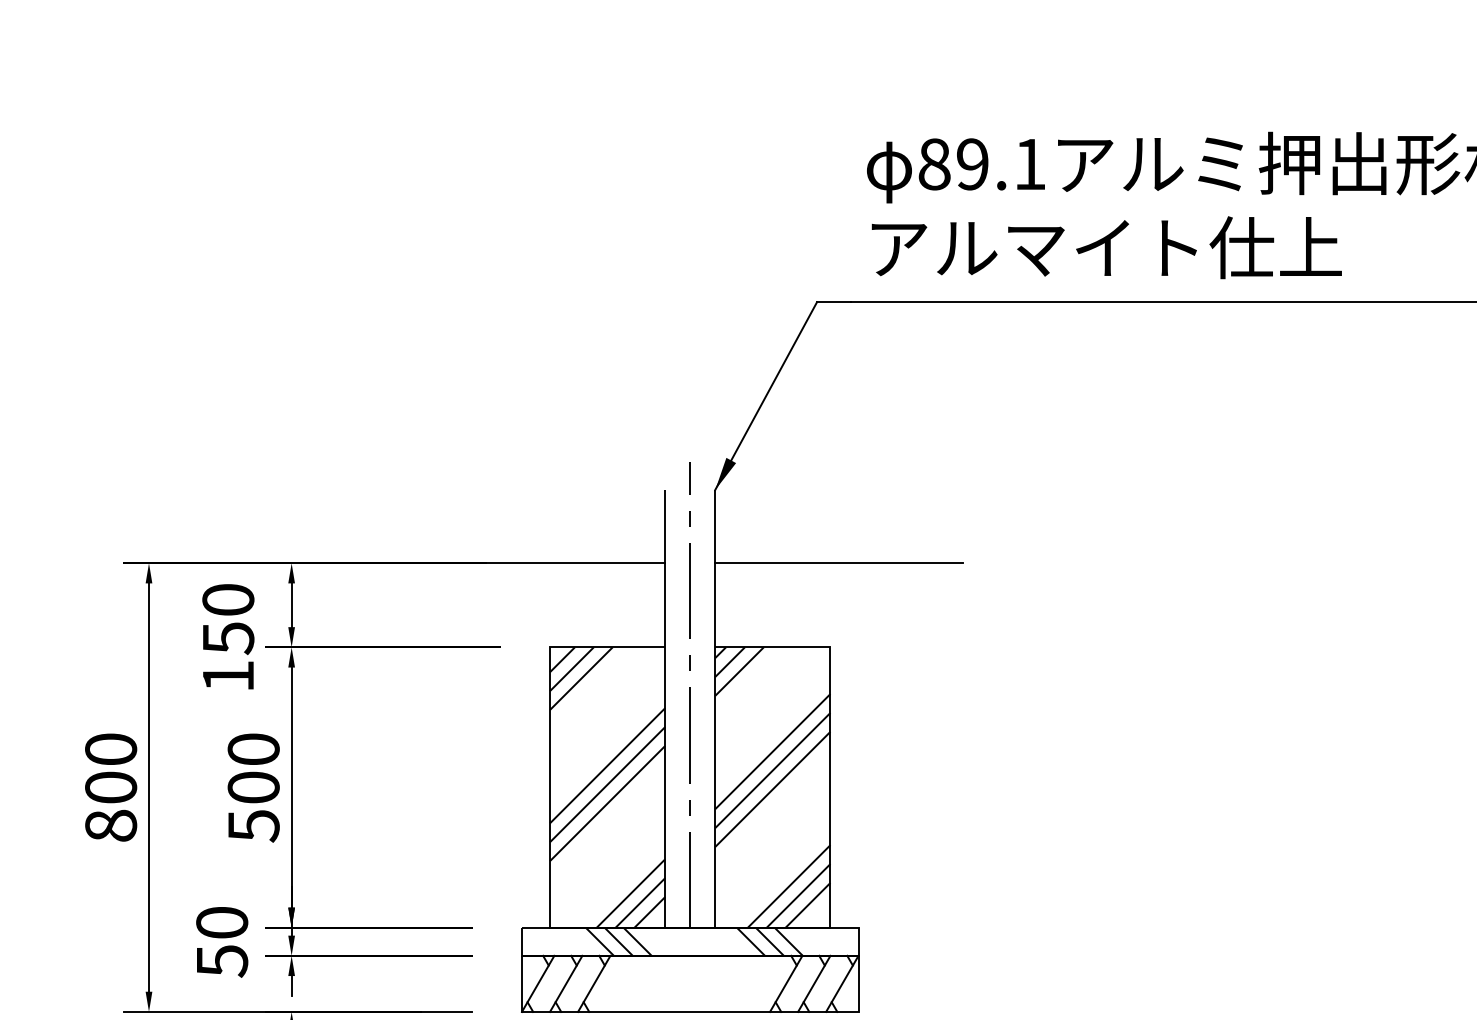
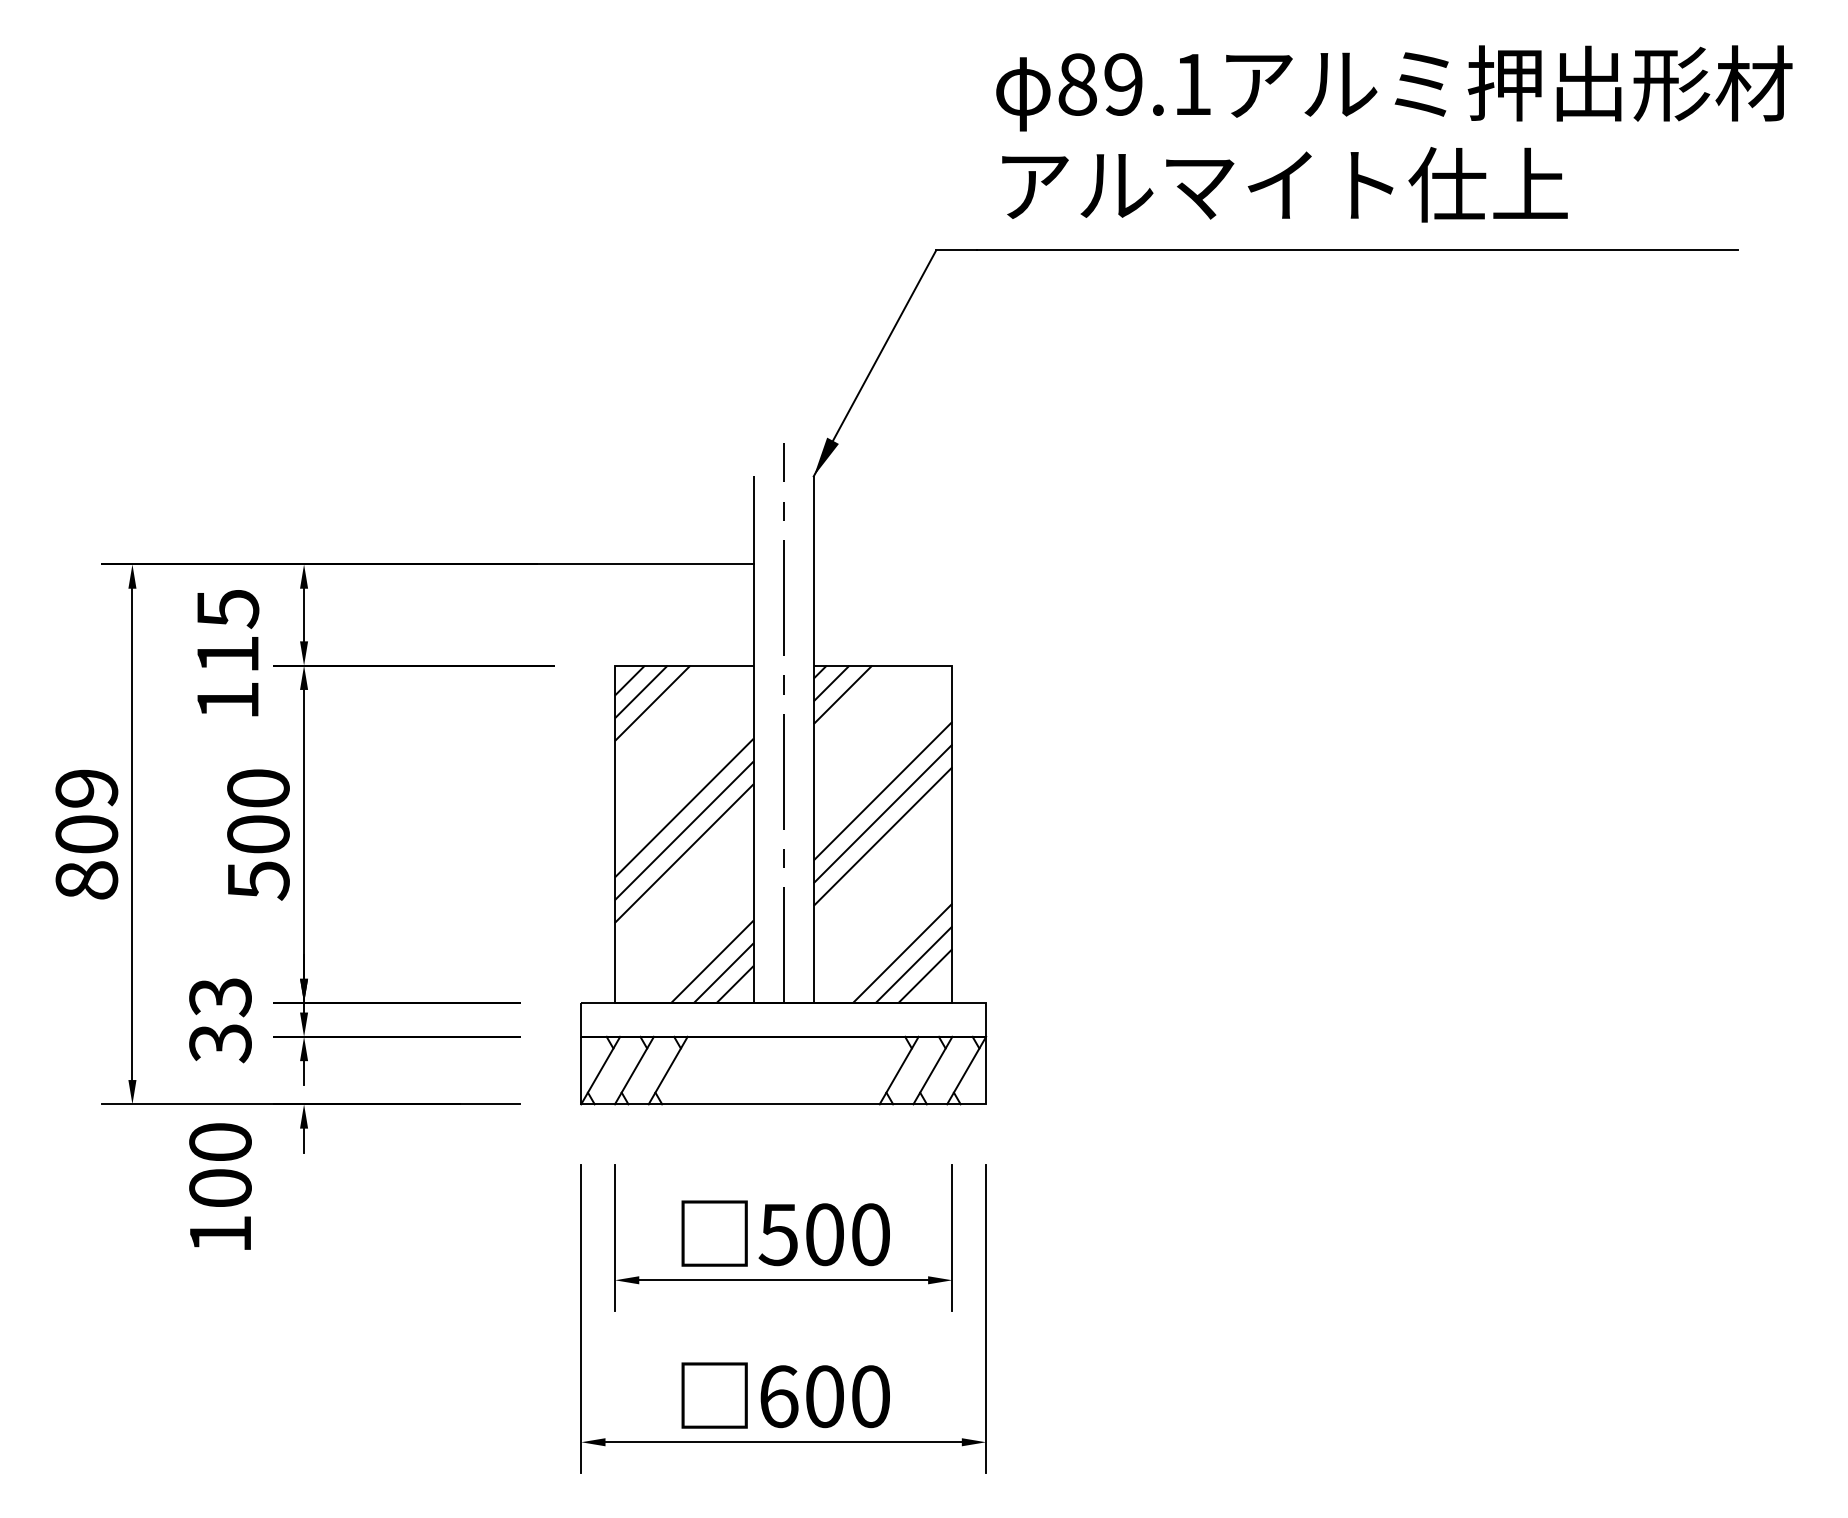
line: (838, 563) -> (962, 564), removed
text: (228, 619) -> (227, 632), 150 -> 115
text: (110, 749) -> (86, 788), 800 -> 809
hatch: (694, 941) -> (788, 1019), removed
text: (222, 942) -> (220, 1020), 50 -> 33

